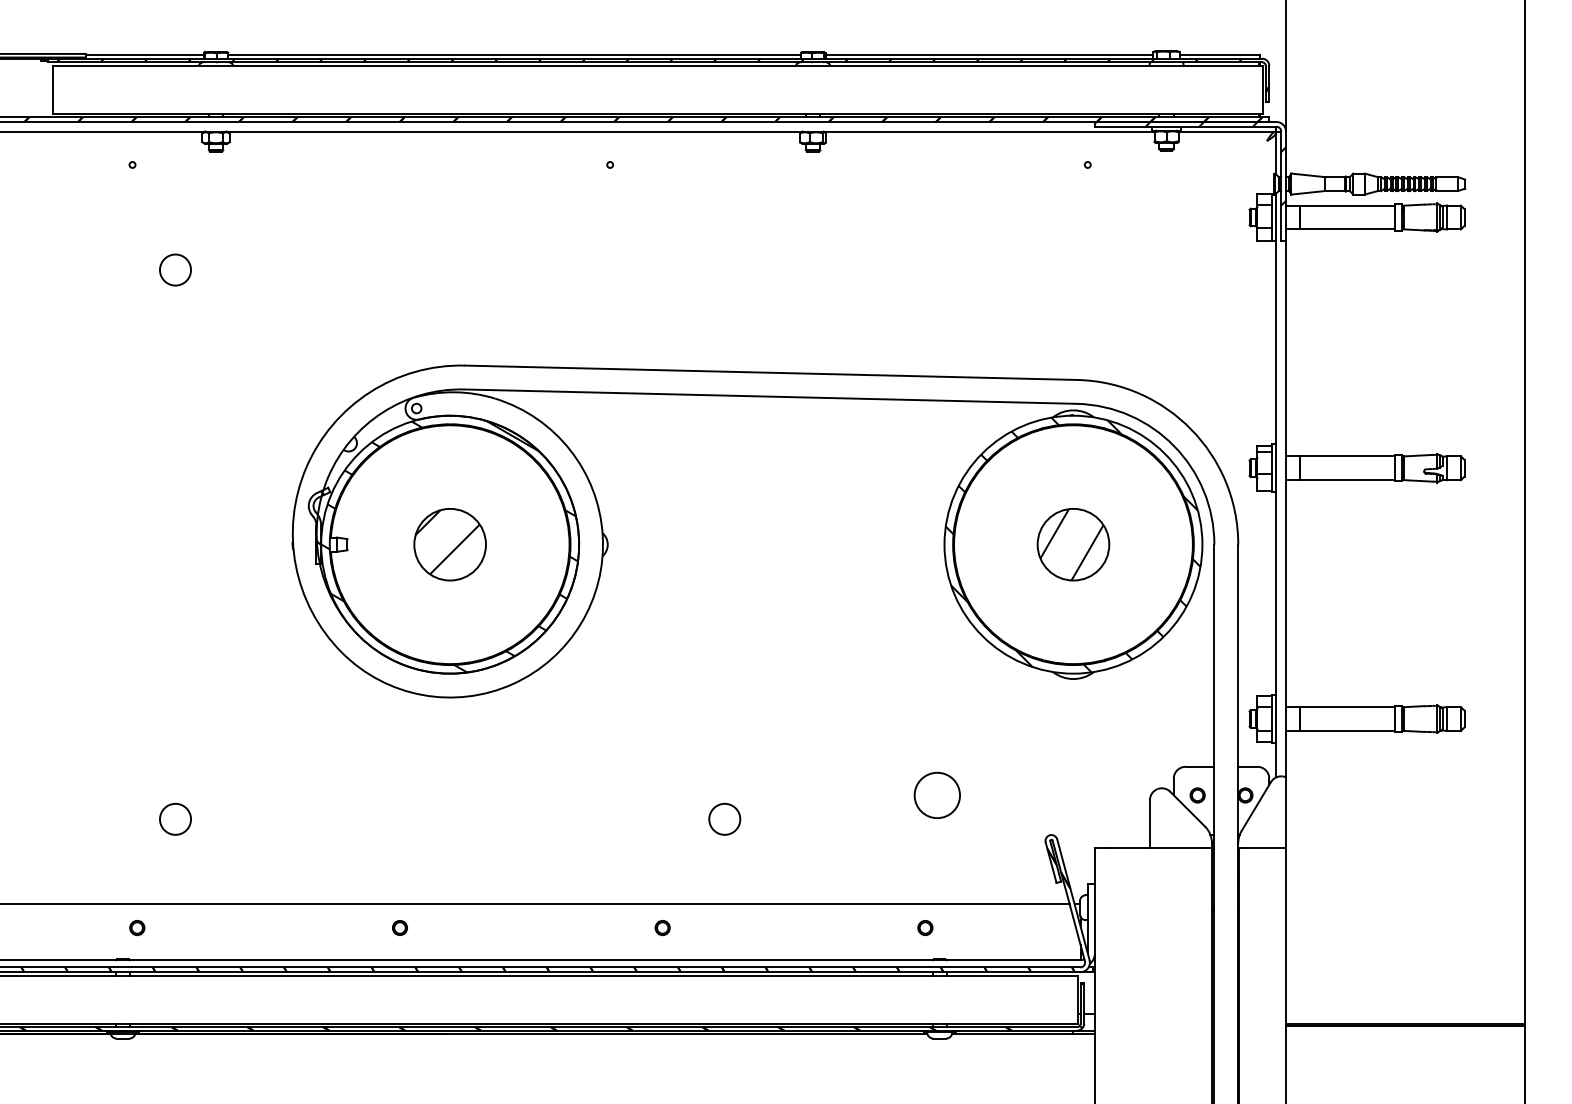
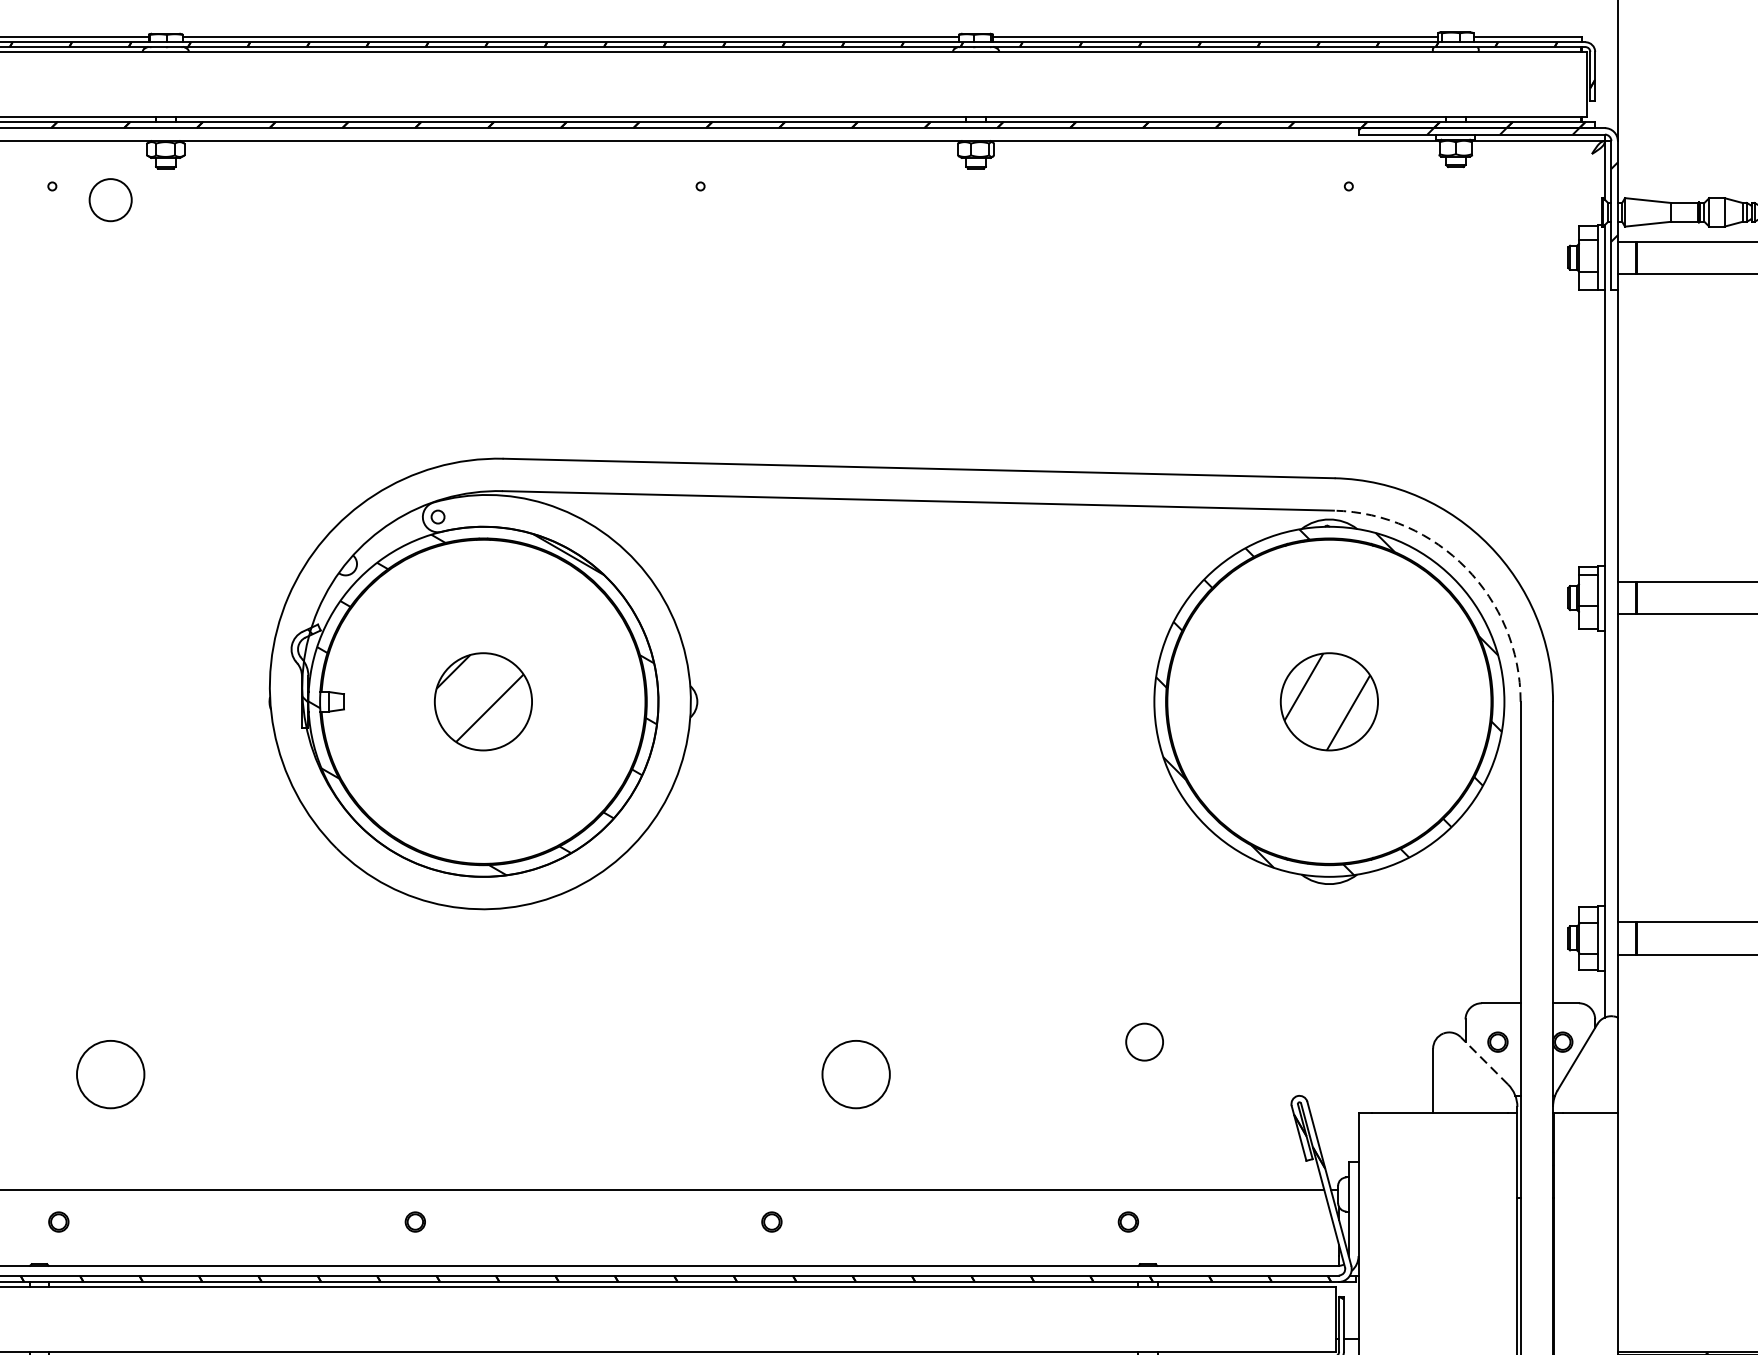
circle: (175, 269) -> (110, 199), moved
arc: (1174, 446) -> (1466, 568), solid -> dashed
circle: (937, 795) -> (1144, 1042), size x0.6
line: (1187, 809) -> (1484, 1061), solid -> dashed
circle: (175, 818) -> (110, 1073), size x1.6
circle: (724, 818) -> (855, 1073), size x1.6

